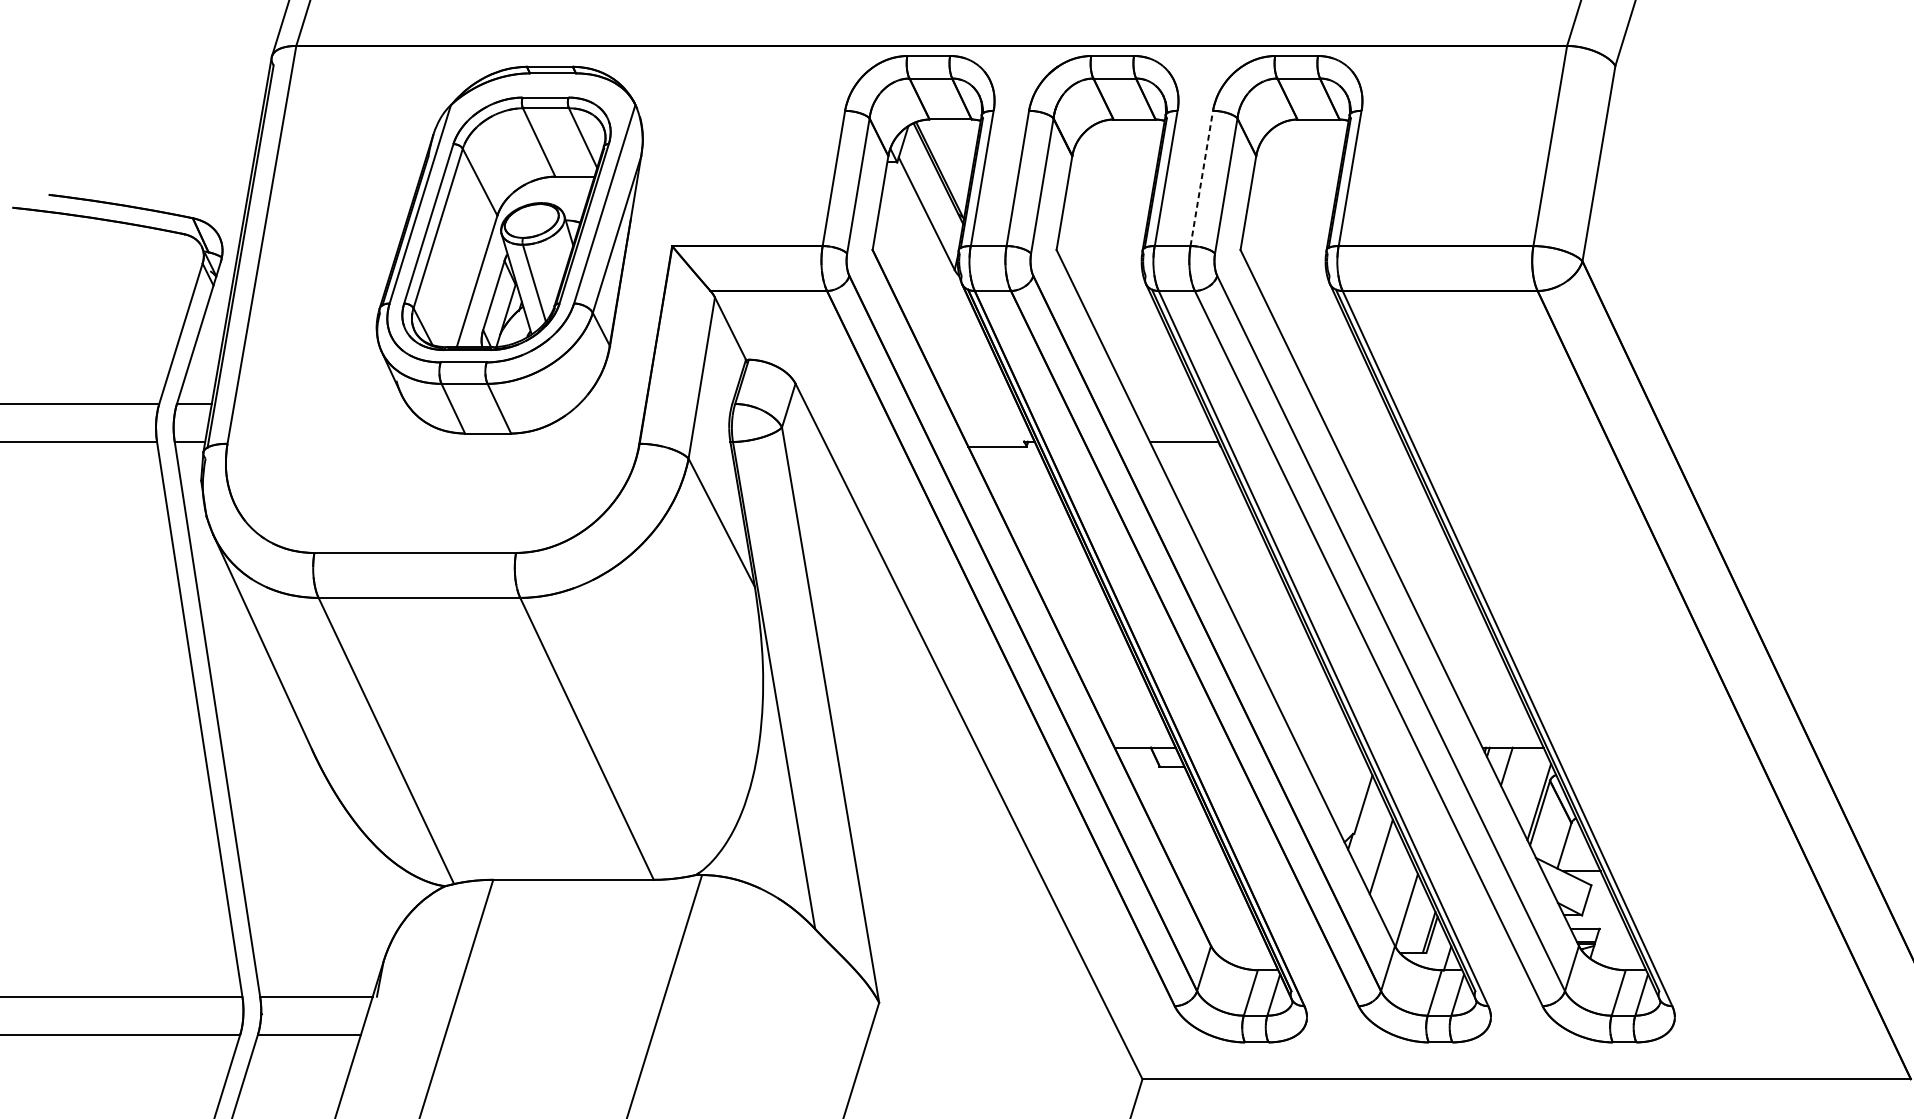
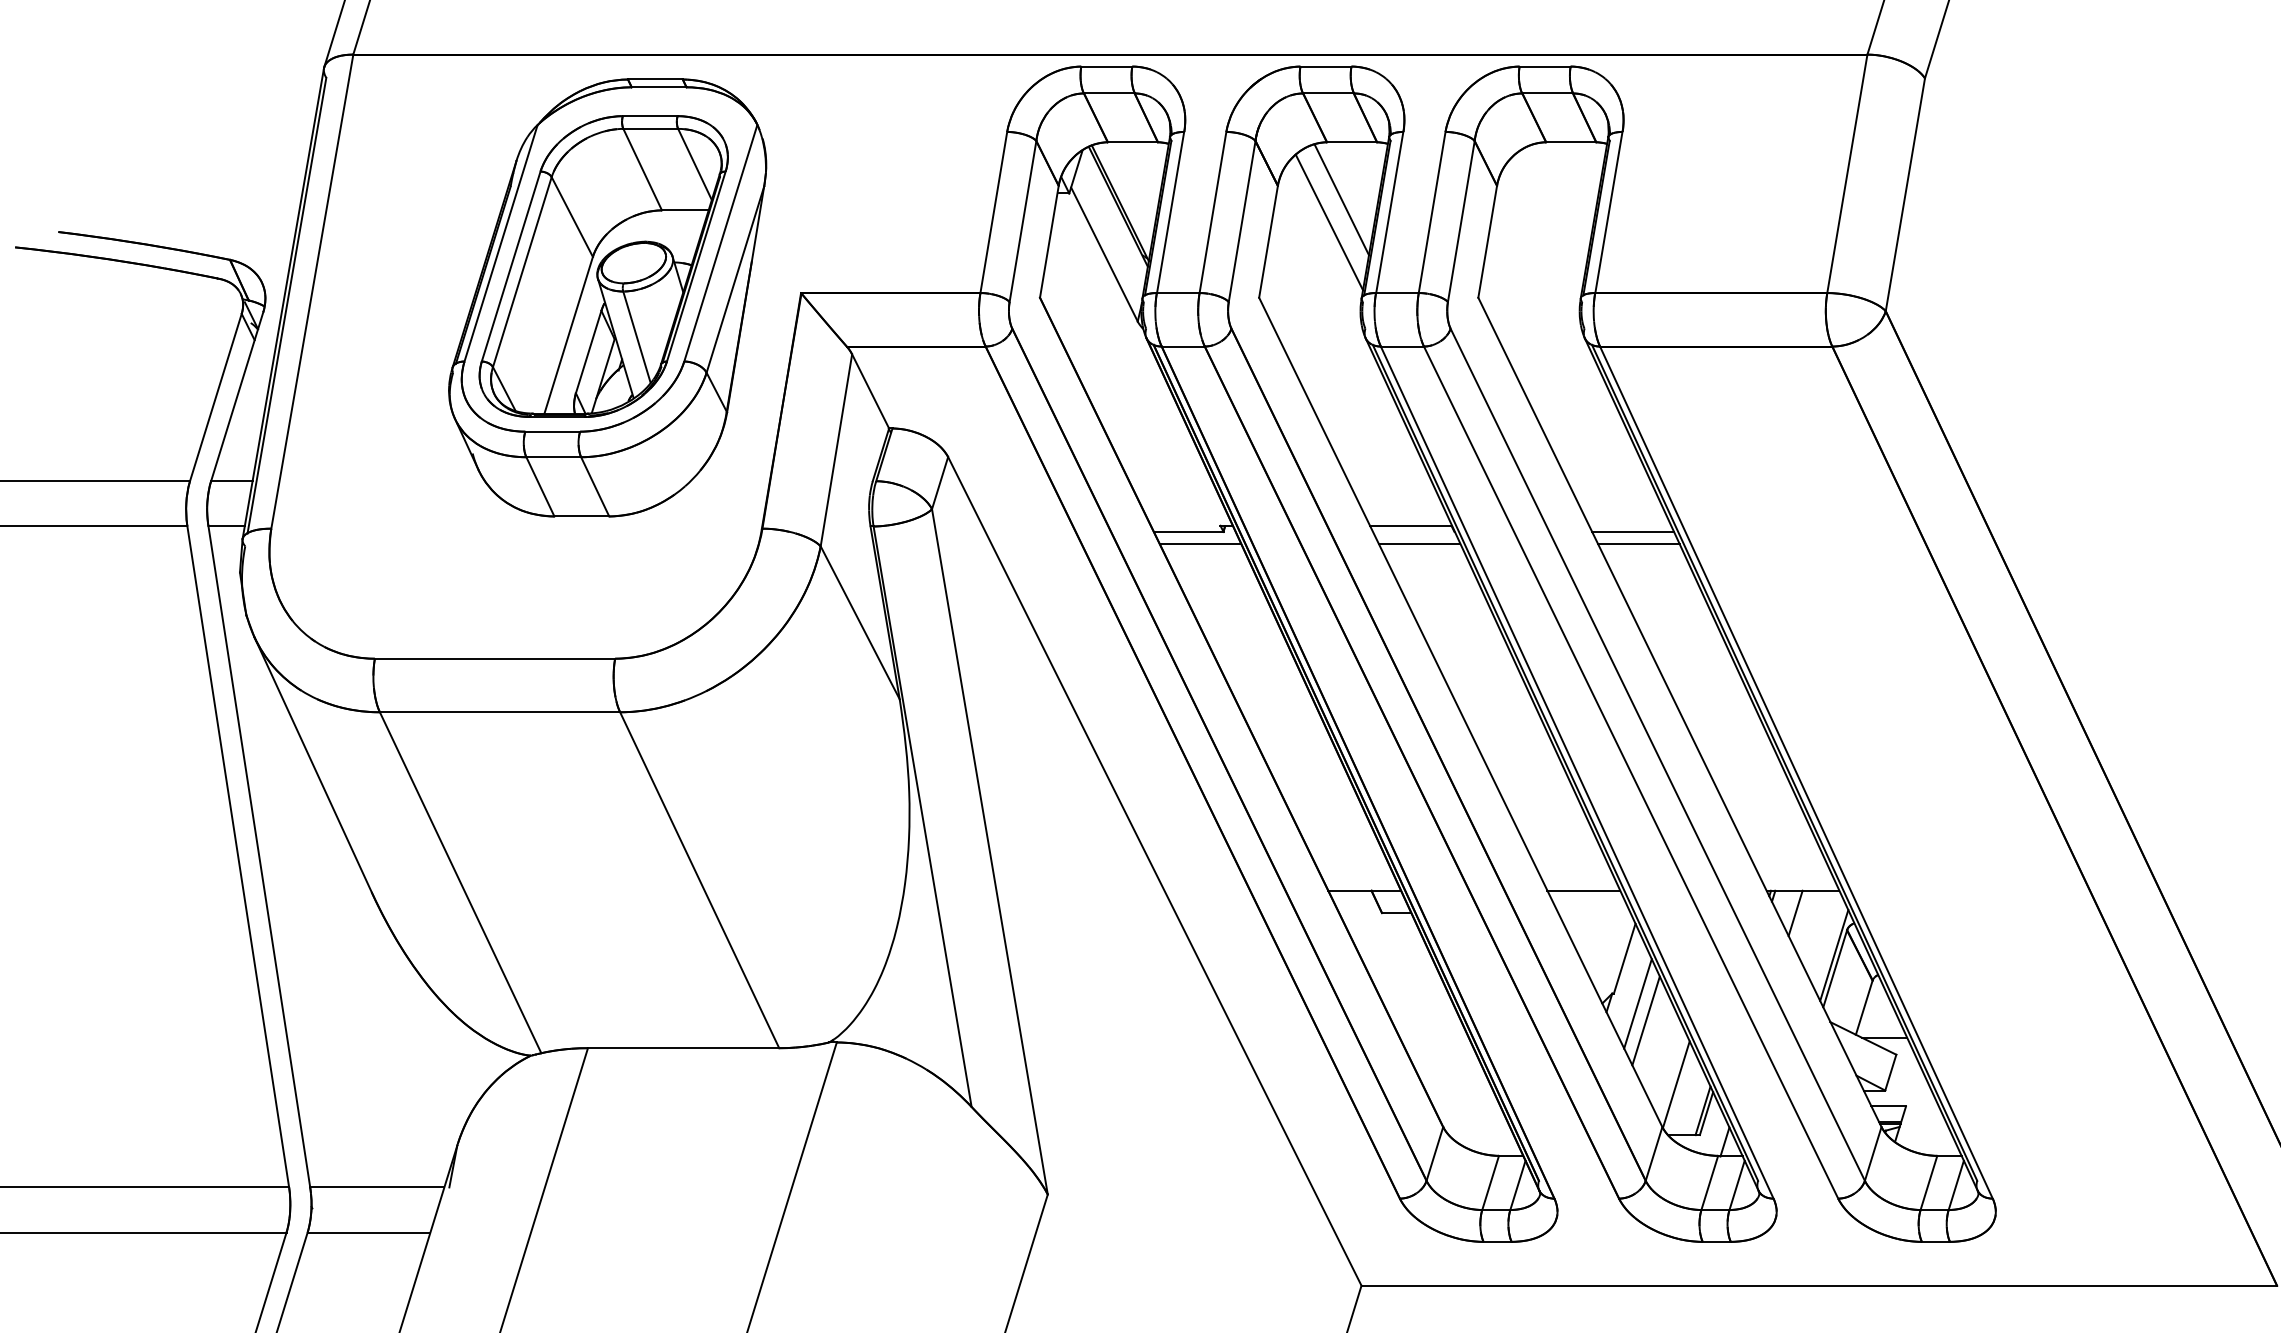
line: (1125, 167) -> (1341, 199), added
line: (1202, 178) -> (1432, 212), dashed -> solid
line: (1115, 186) -> (1329, 222), added
line: (1370, 446) -> (1633, 531), added
line: (1007, 456) -> (1200, 543), added
line: (1191, 456) -> (1419, 543), added
line: (1374, 456) -> (1638, 543), added
line: (1328, 747) -> (1583, 890), added
line: (1374, 842) -> (1637, 1003), added

